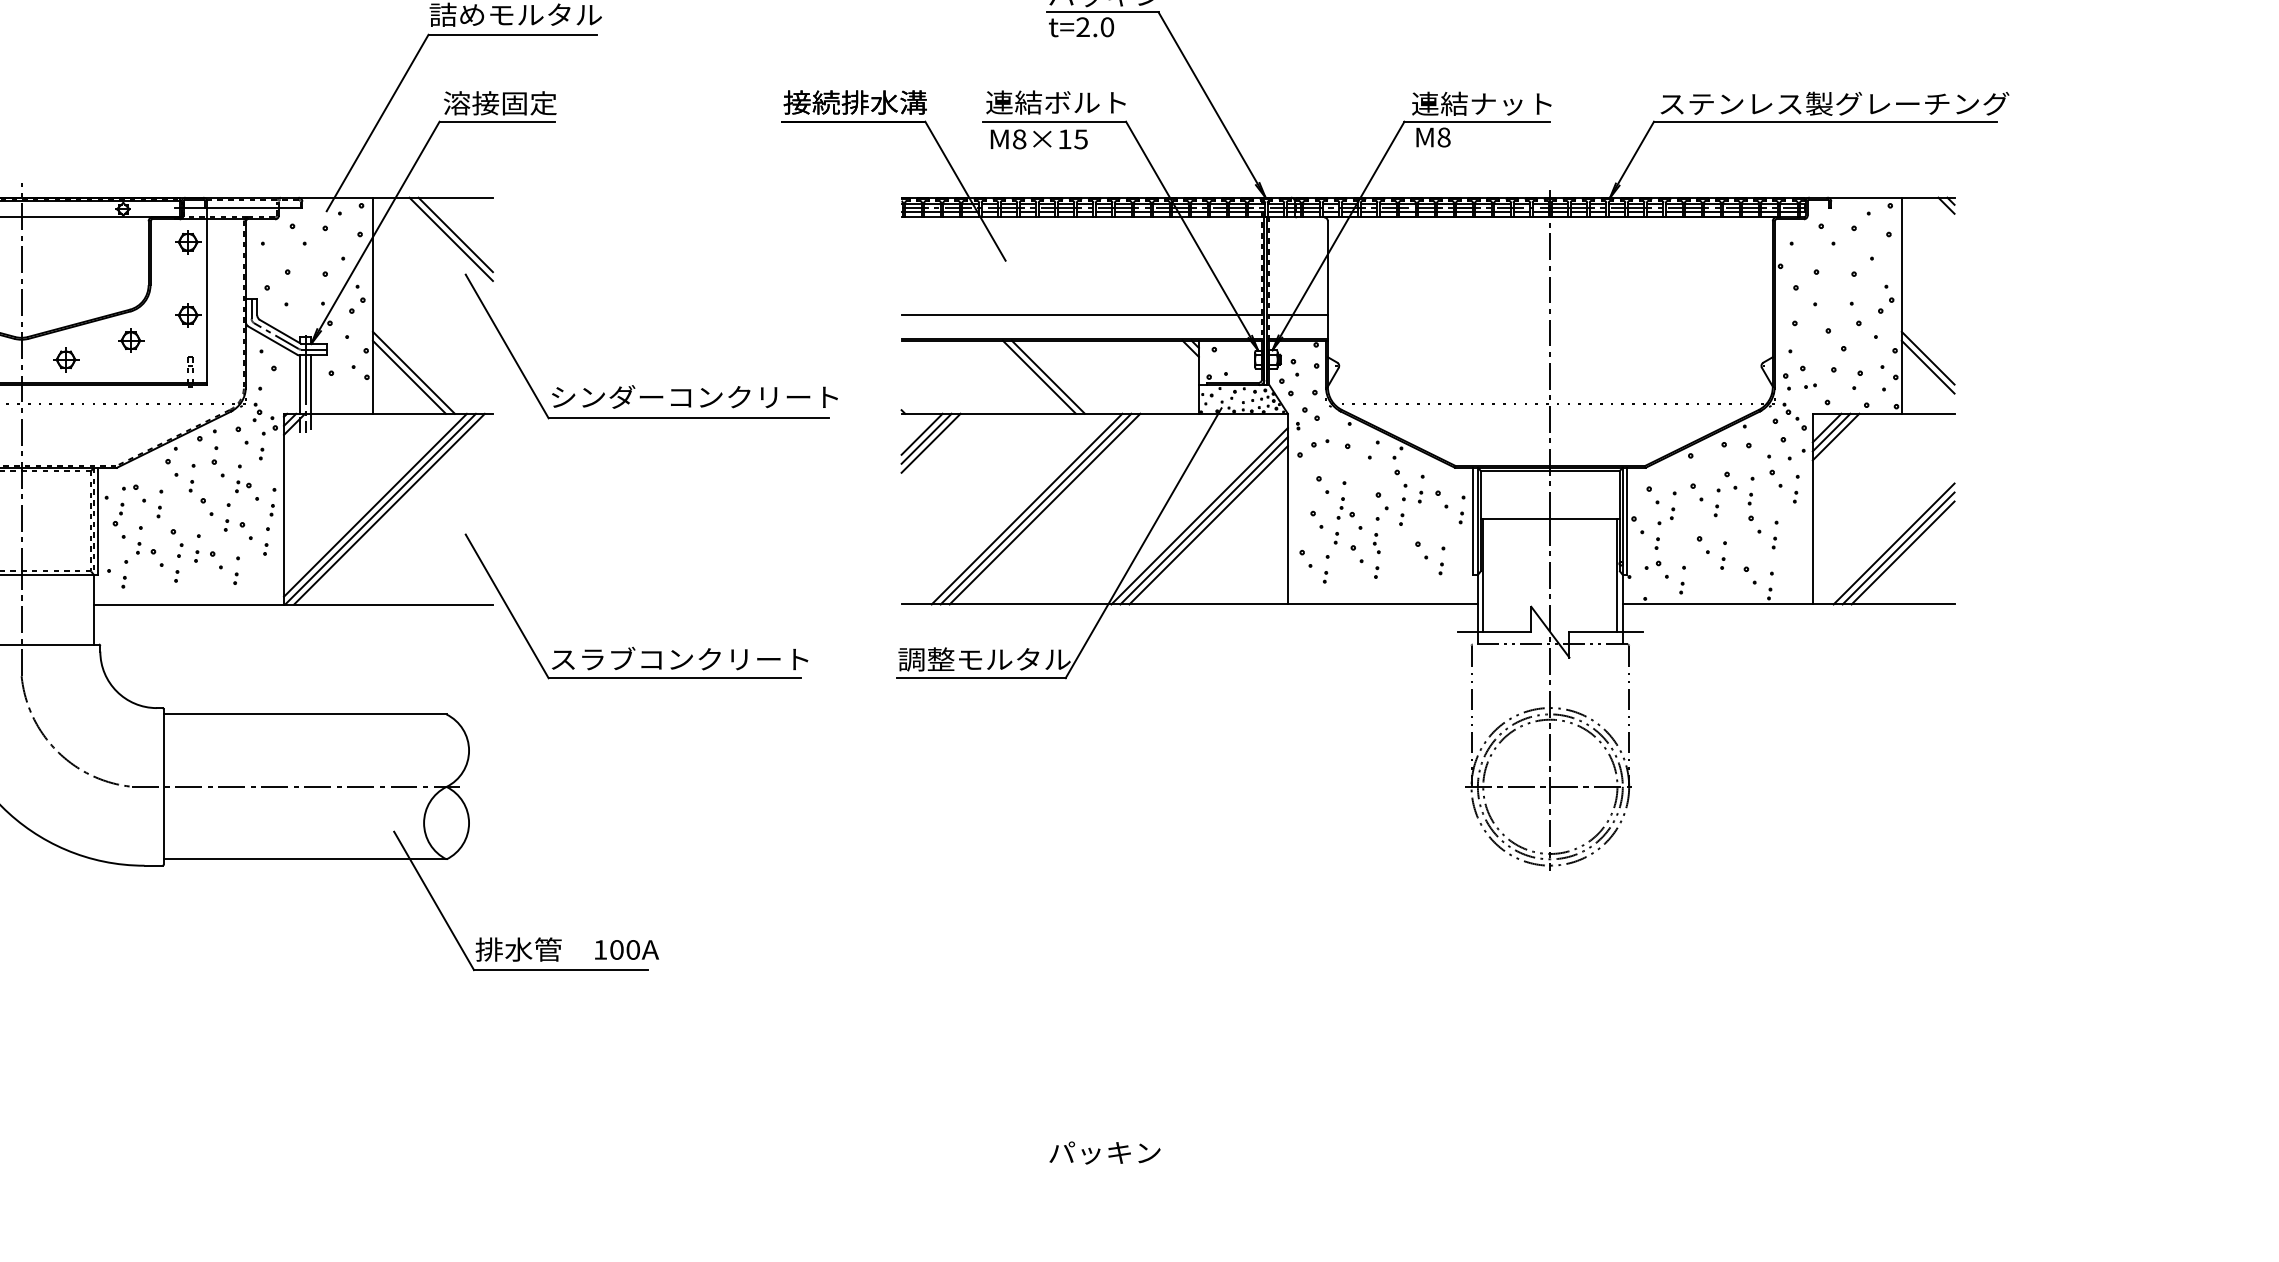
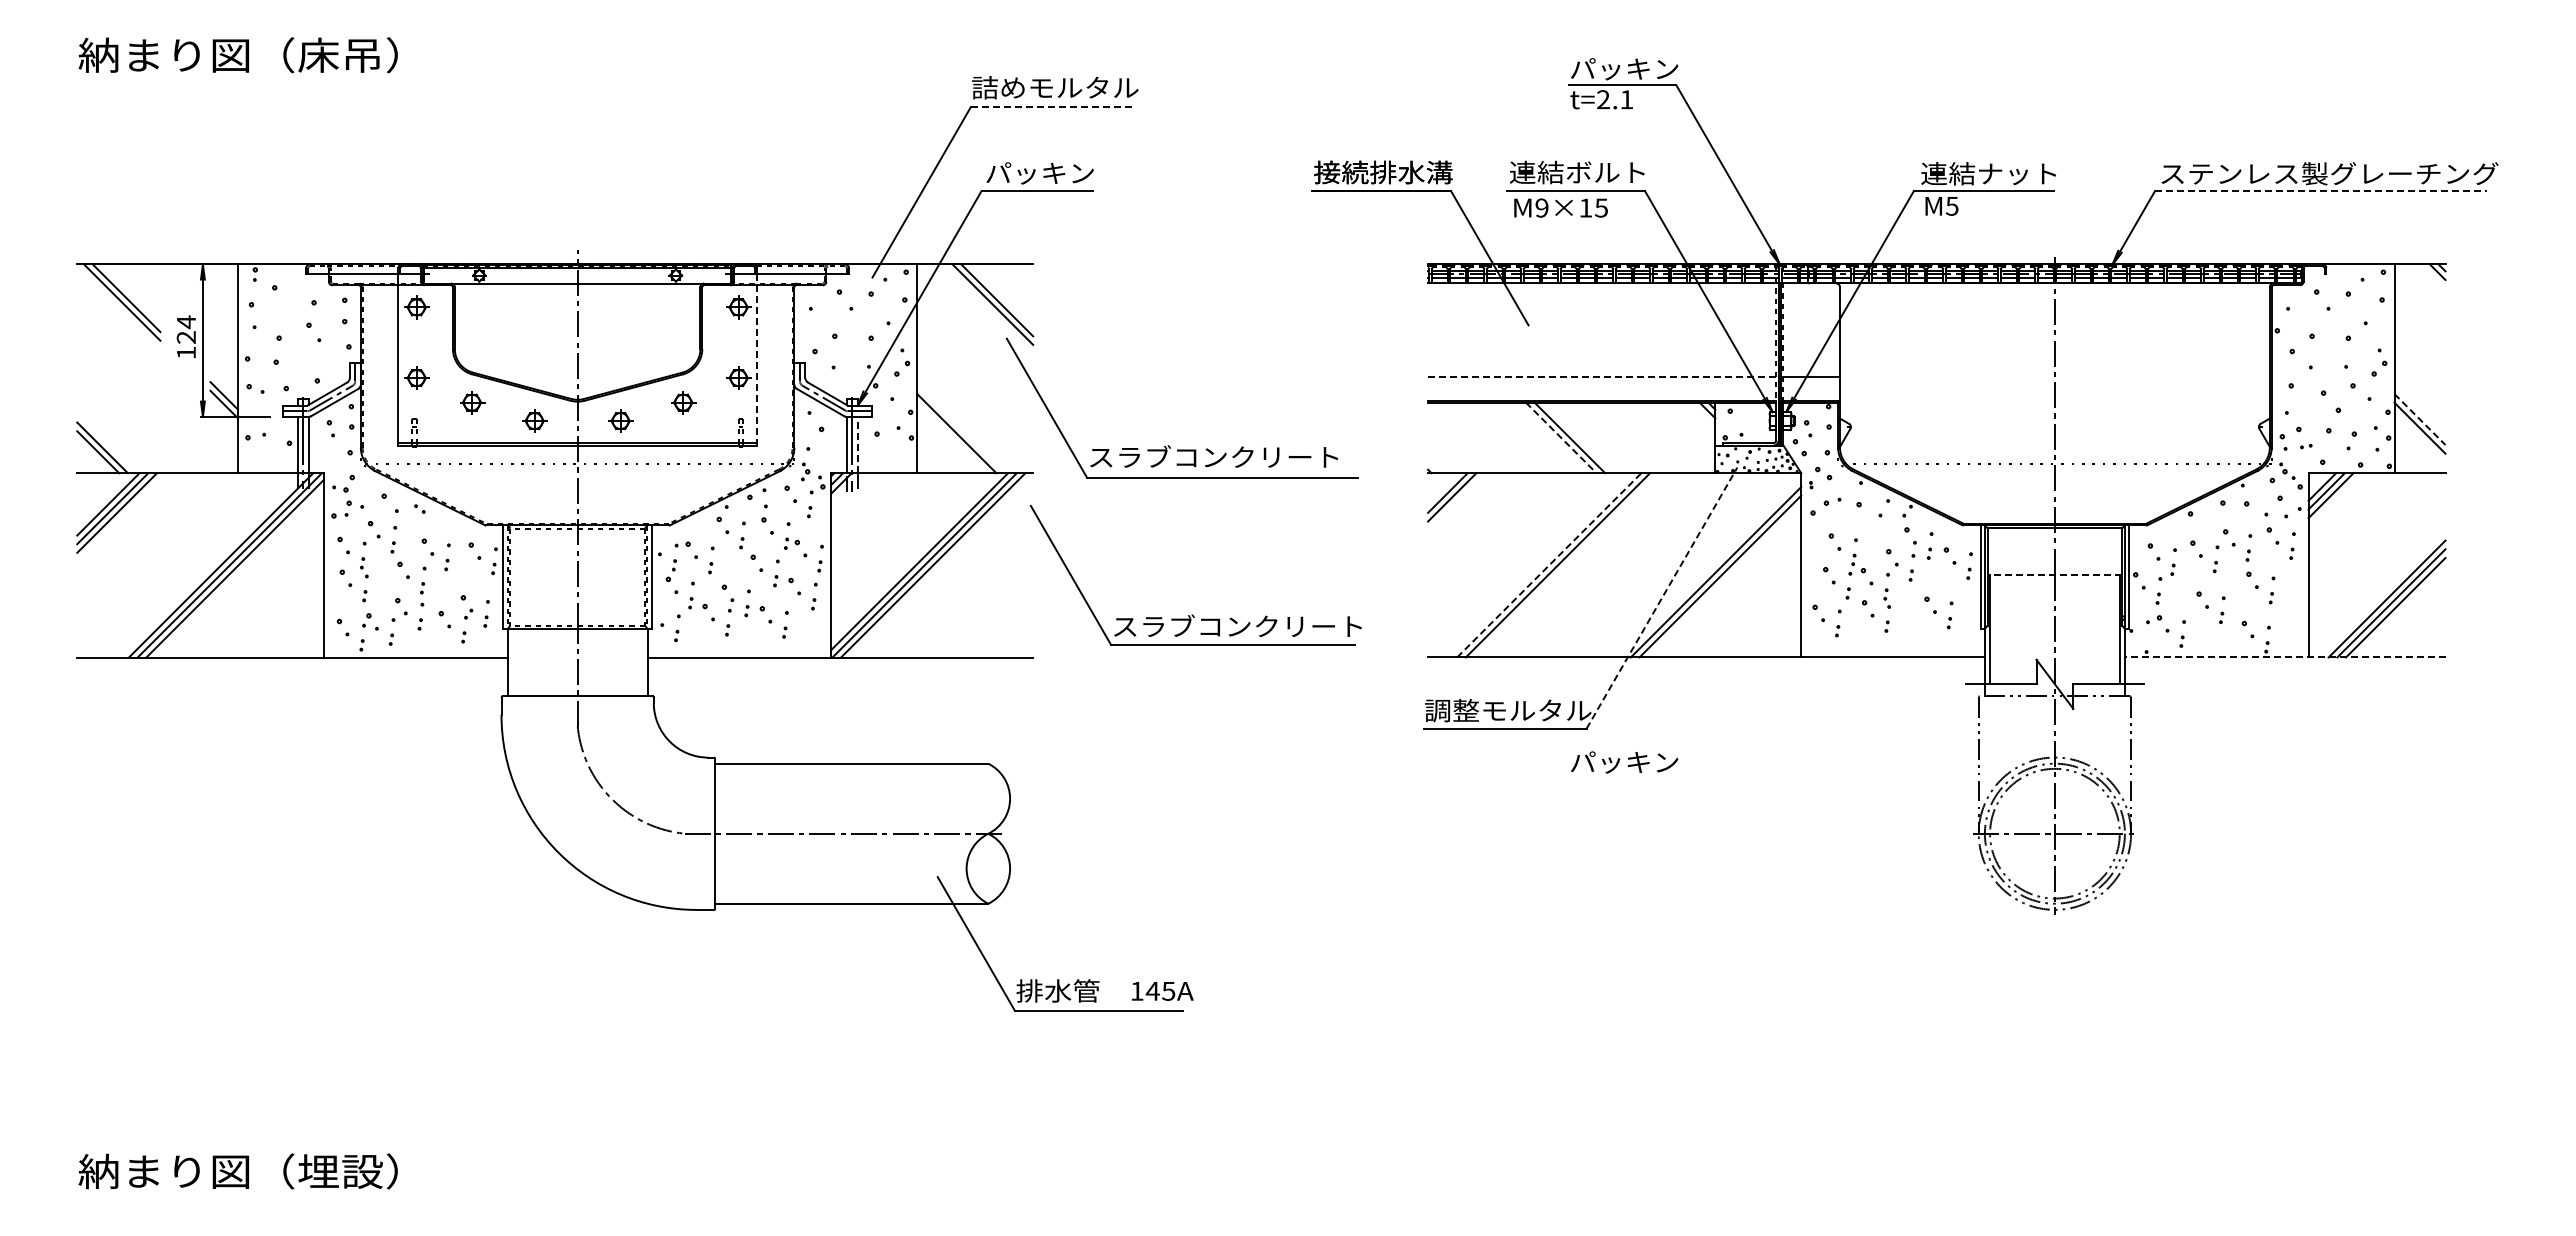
text: (1106, 27) -> (1626, 99), t=2.0 -> t=2.1
line: (512, 35) -> (1052, 107), solid -> dashed
text: (499, 102) -> (1039, 172), 溶接固定 -> パッキン
line: (1825, 122) -> (2320, 191), solid -> dashed
text: (1443, 136) -> (1951, 205), M8 -> M5
text: (1019, 138) -> (1541, 207), M8×15 -> M9×15
line: (206, 296) -> (756, 359), solid -> dashed
line: (1081, 314) -> (1601, 377), solid -> dashed
line: (1928, 358) -> (2420, 419), solid -> dashed
line: (409, 376) -> (952, 437), removed
line: (1039, 376) -> (1561, 437), solid -> dashed
line: (311, 384) -> (857, 444), solid -> dashed
text: (695, 396) -> (1228, 456), シンダーコンクリート -> スラブコンクリート
line: (931, 443) -> (1456, 501), removed
line: (1027, 508) -> (1549, 564), solid -> dashed
line: (1044, 509) -> (1566, 565), removed
line: (1549, 518) -> (2054, 574), solid -> dashed
line: (1208, 524) -> (1724, 580), removed
line: (1143, 543) -> (1661, 598), solid -> dashed
line: (1787, 604) -> (2284, 657), solid -> dashed
part: (632, 646) -> (1192, 614), moved
text: (624, 949) -> (1160, 990), 100A -> 145A
text: (1104, 1152) -> (1624, 762), moved

